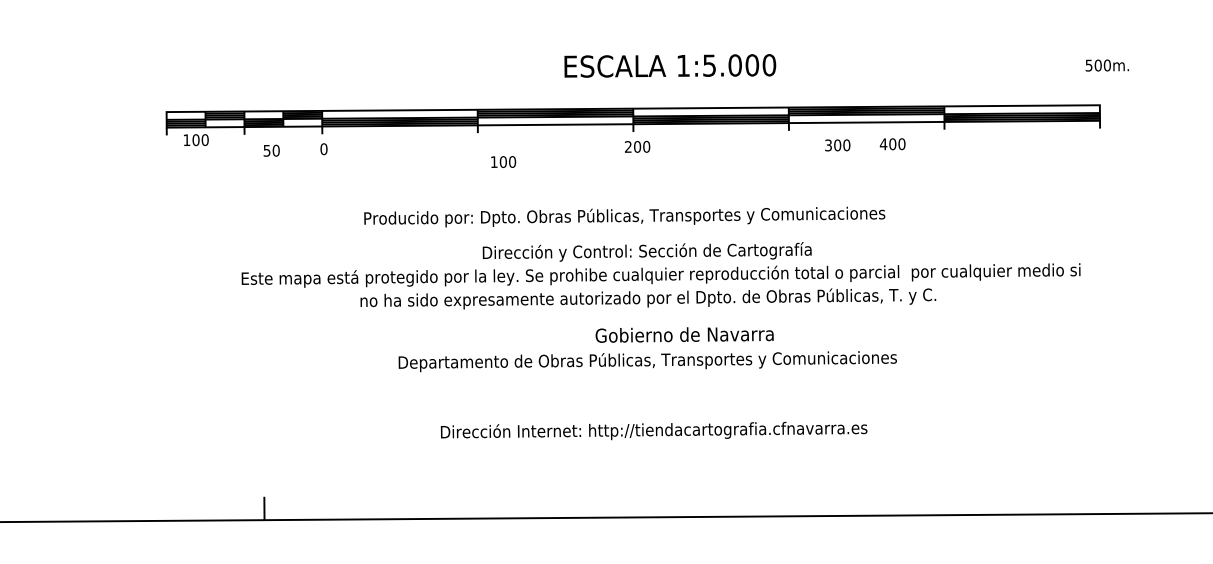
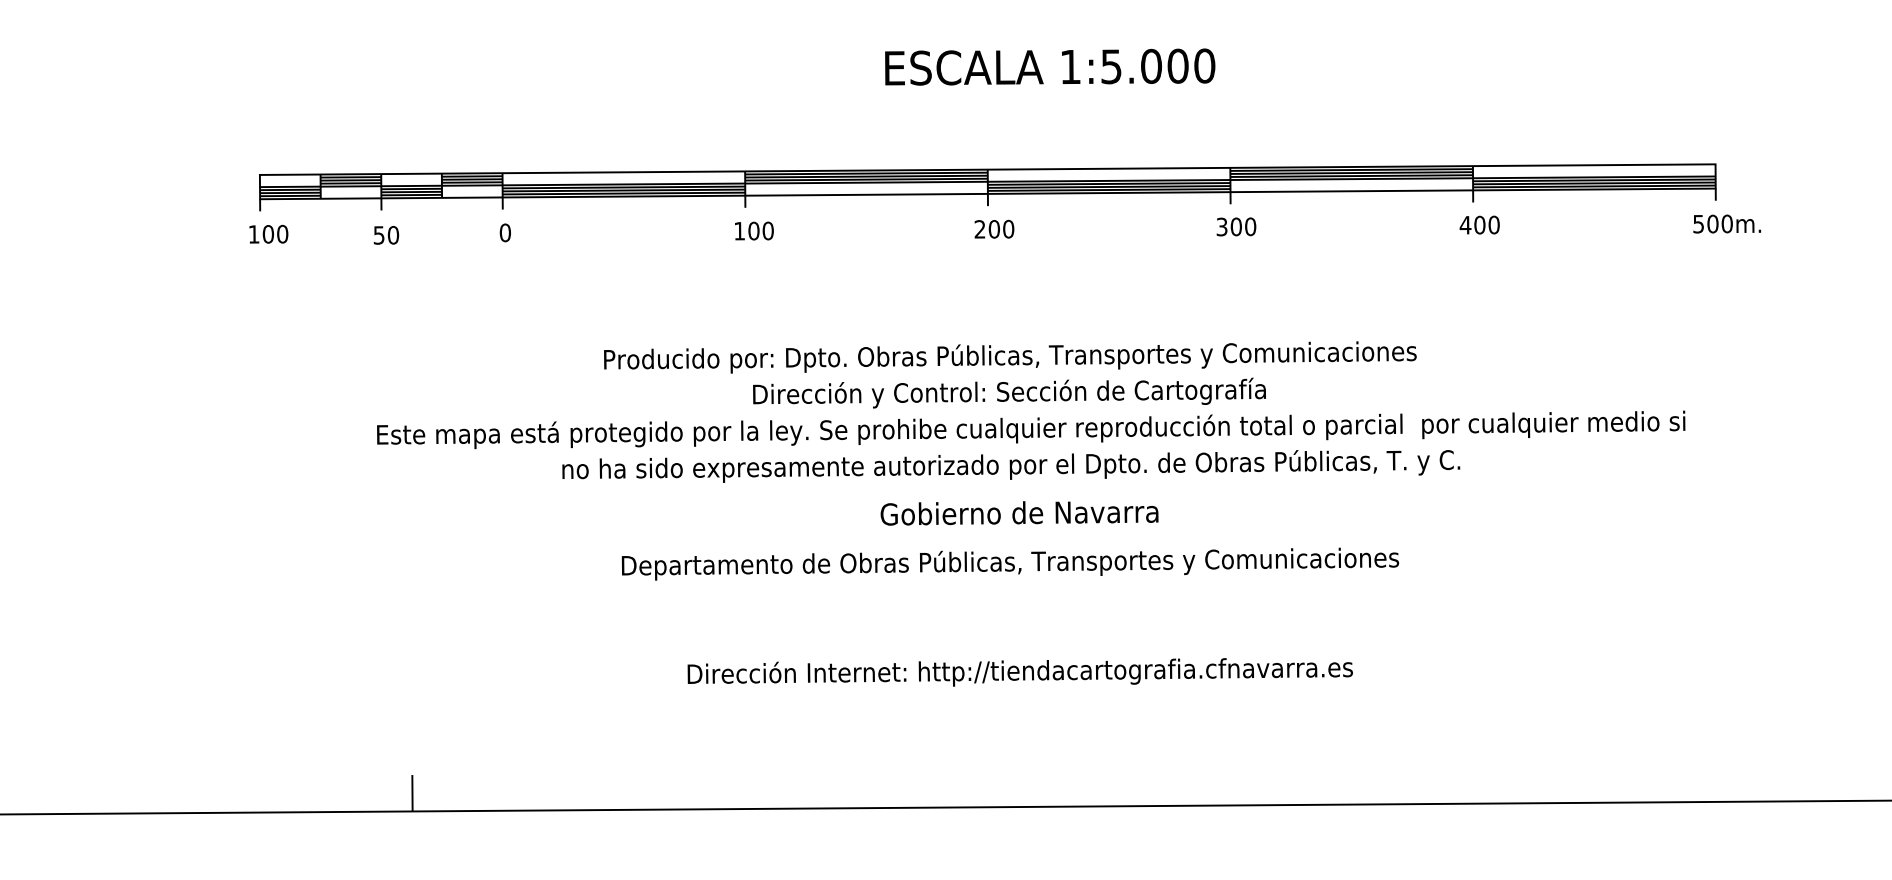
text: (670, 65) -> (1050, 66), moved
text: (1106, 65) -> (1725, 223), moved
text: (196, 140) -> (269, 234), moved
text: (892, 144) -> (1479, 225), moved
text: (837, 145) -> (1236, 227), moved
text: (271, 150) -> (386, 234), moved
text: (503, 161) -> (754, 230), moved
text: (624, 216) -> (1009, 356), moved
text: (684, 334) -> (1019, 512), moved

